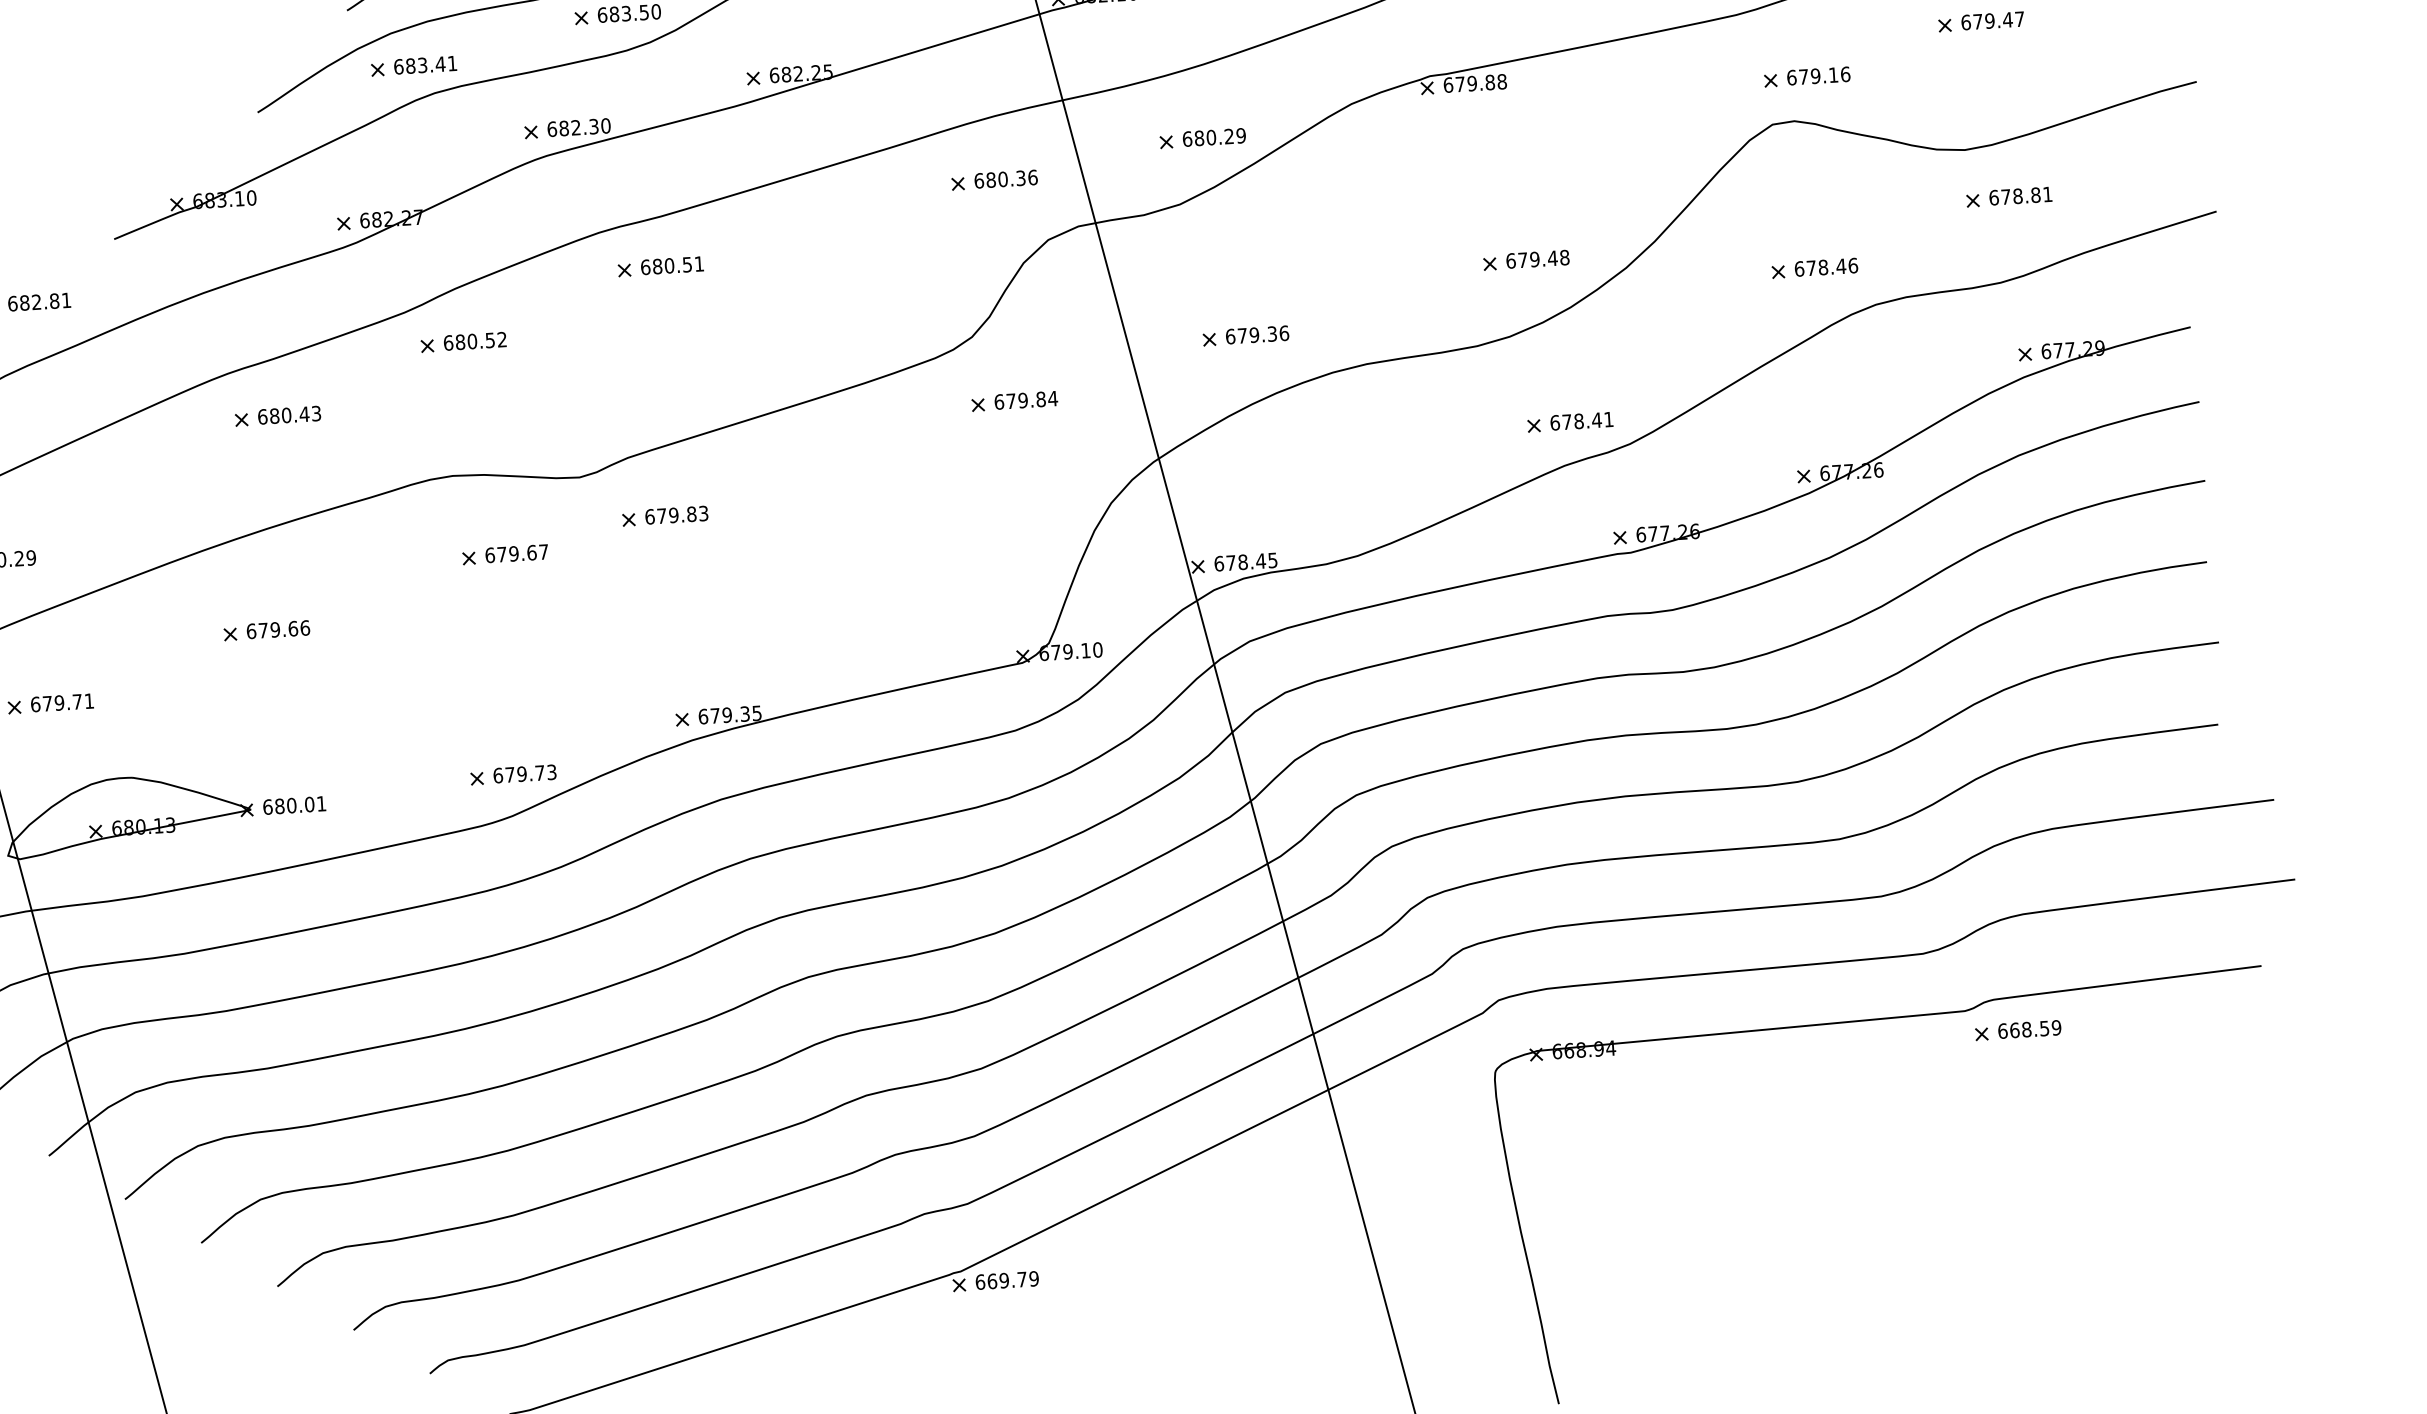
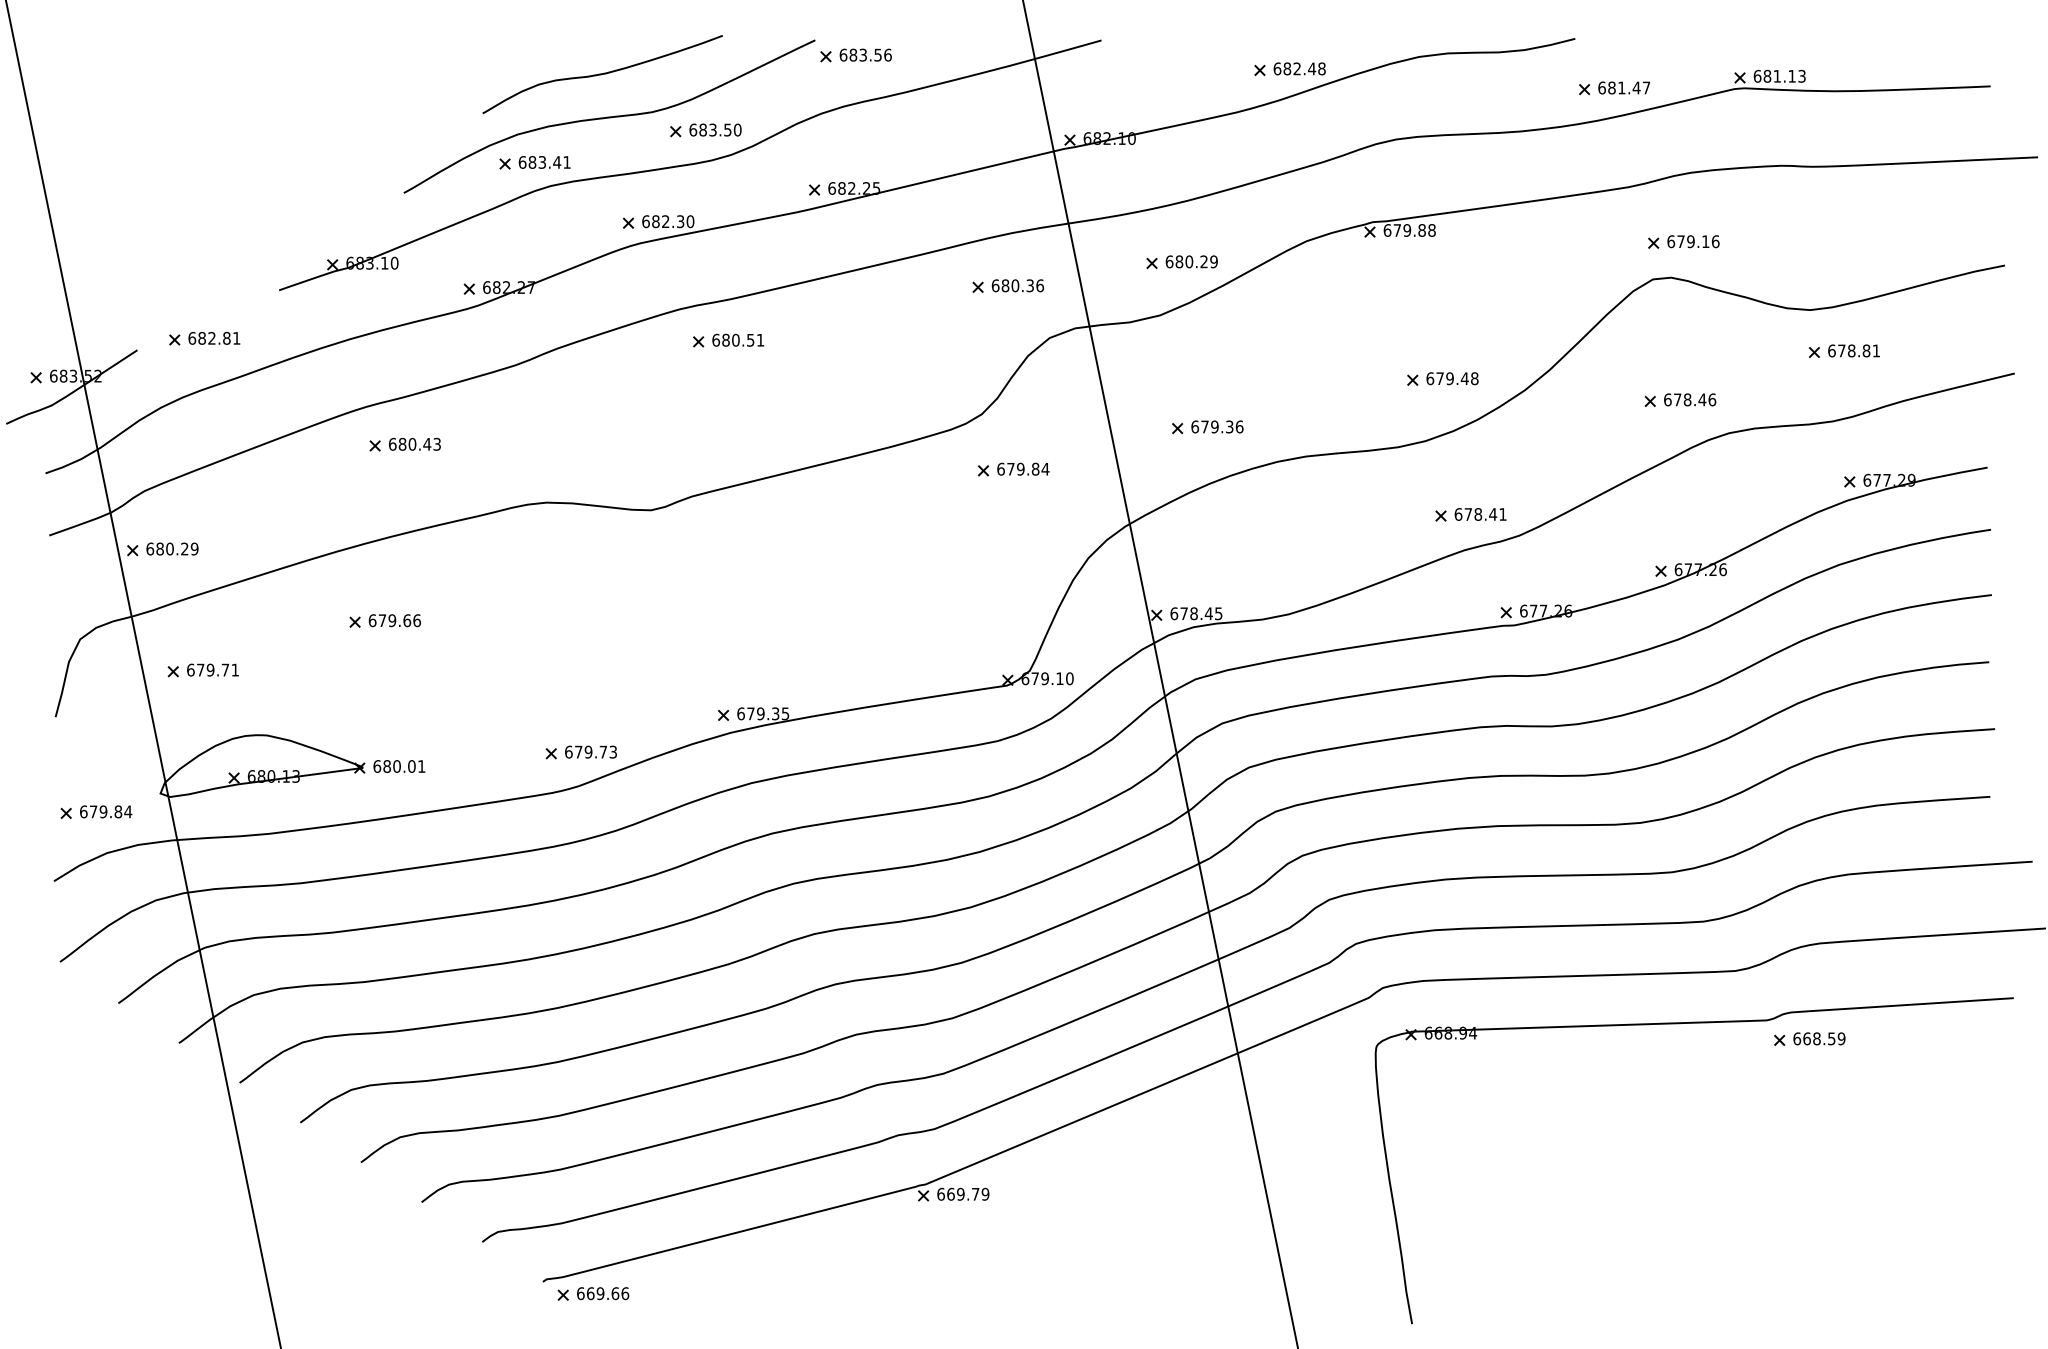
part: (1980, 22) -> (1829, 205), removed
part: (462, 341) -> (561, 392), removed
part: (664, 516) -> (719, 546), removed
part: (504, 555) -> (585, 570), removed

